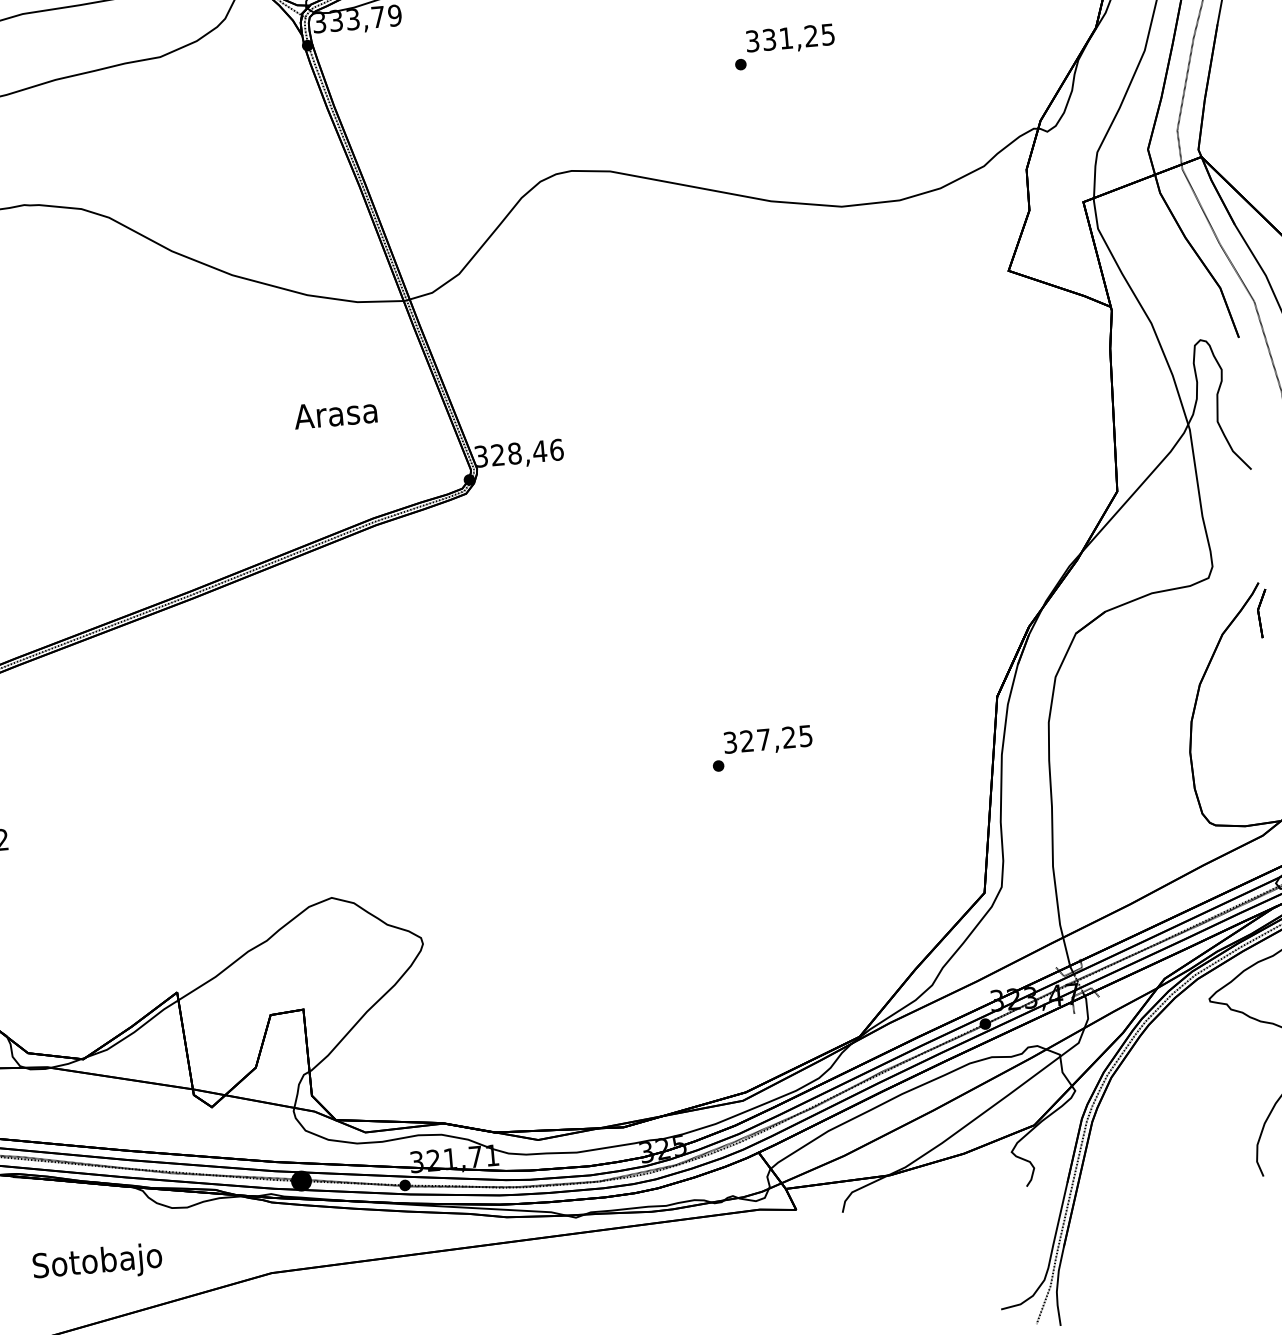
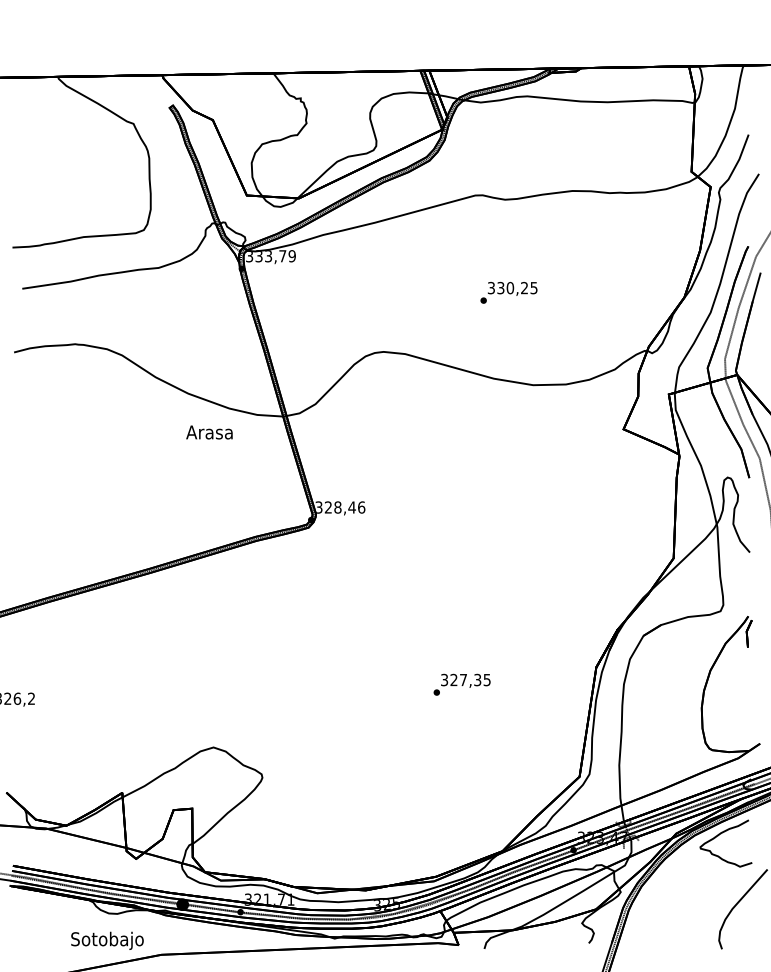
text: (786, 37) -> (510, 287), 331,25 -> 330,25
text: (335, 413) -> (209, 432), moved
text: (788, 738) -> (477, 680), 327,25 -> 327,35
text: (97, 1262) -> (107, 940), moved

